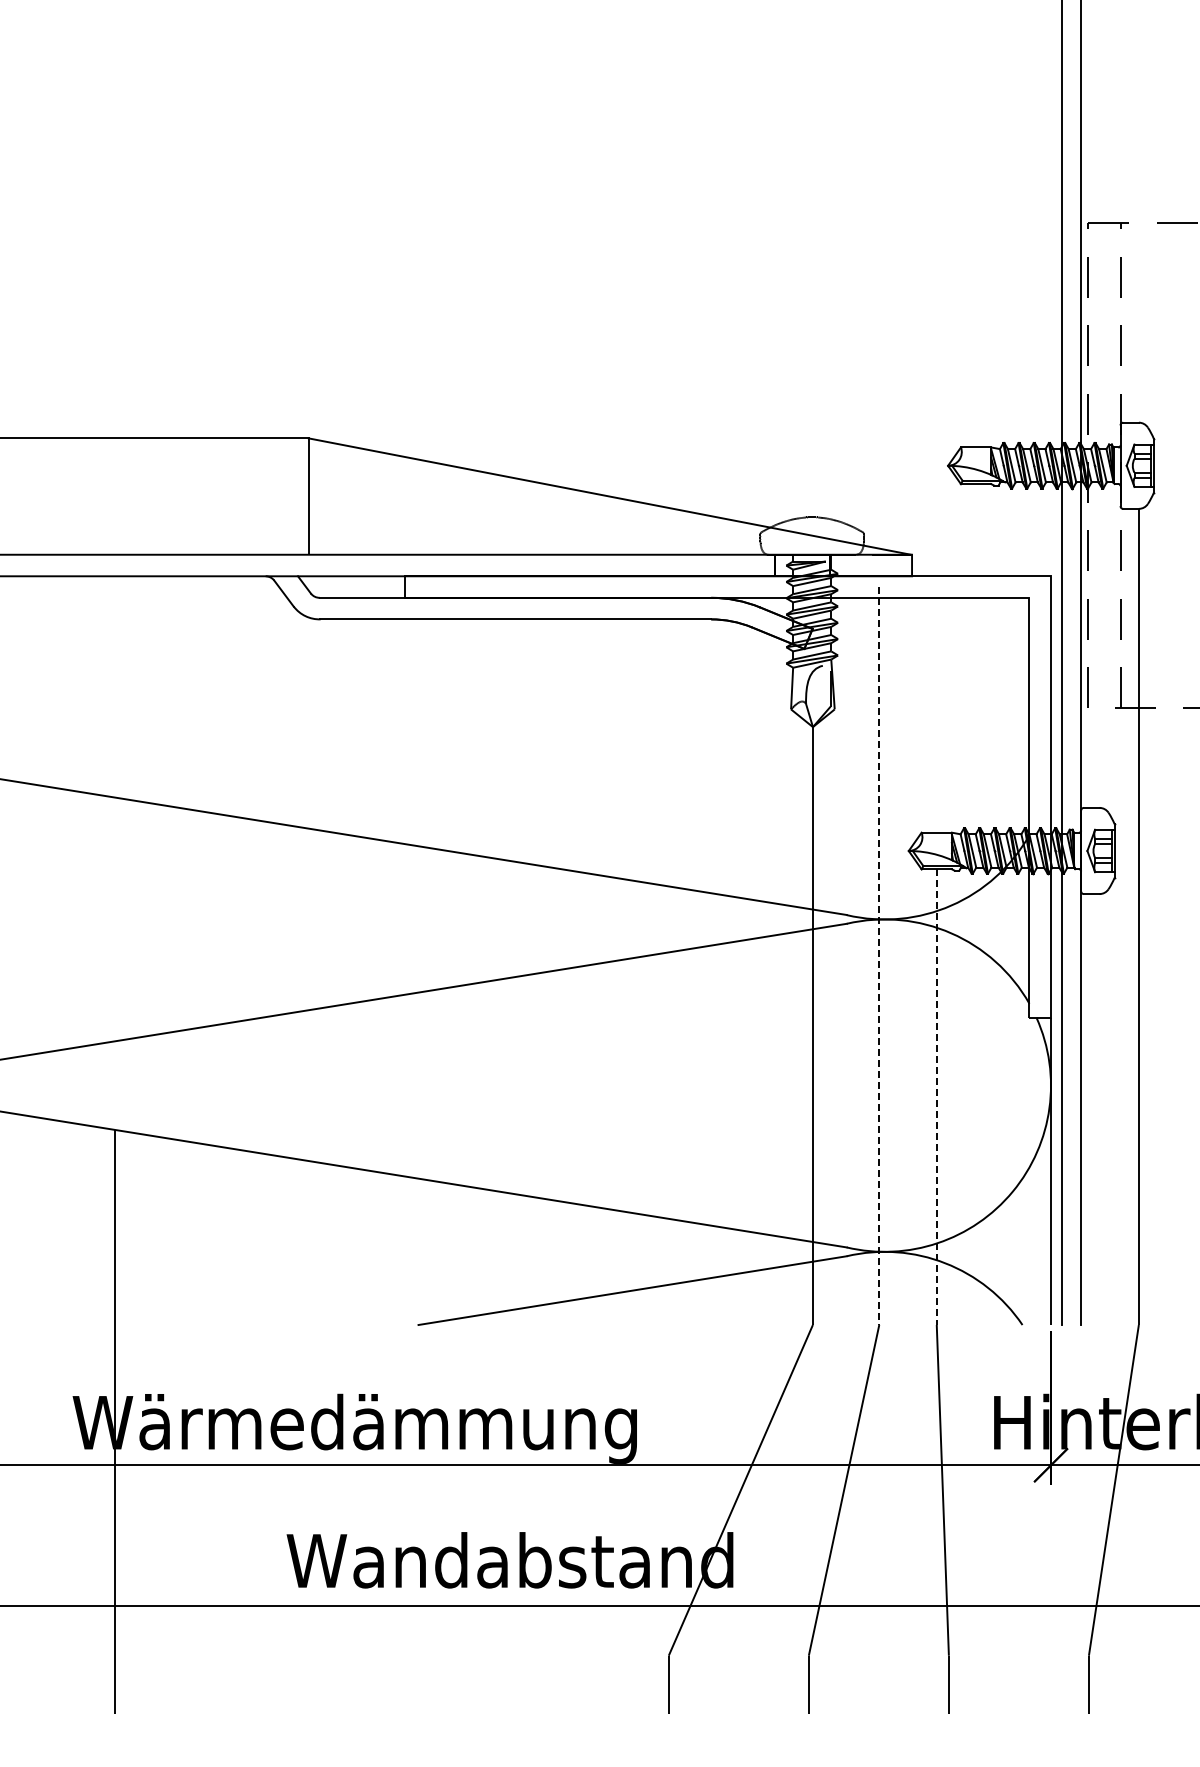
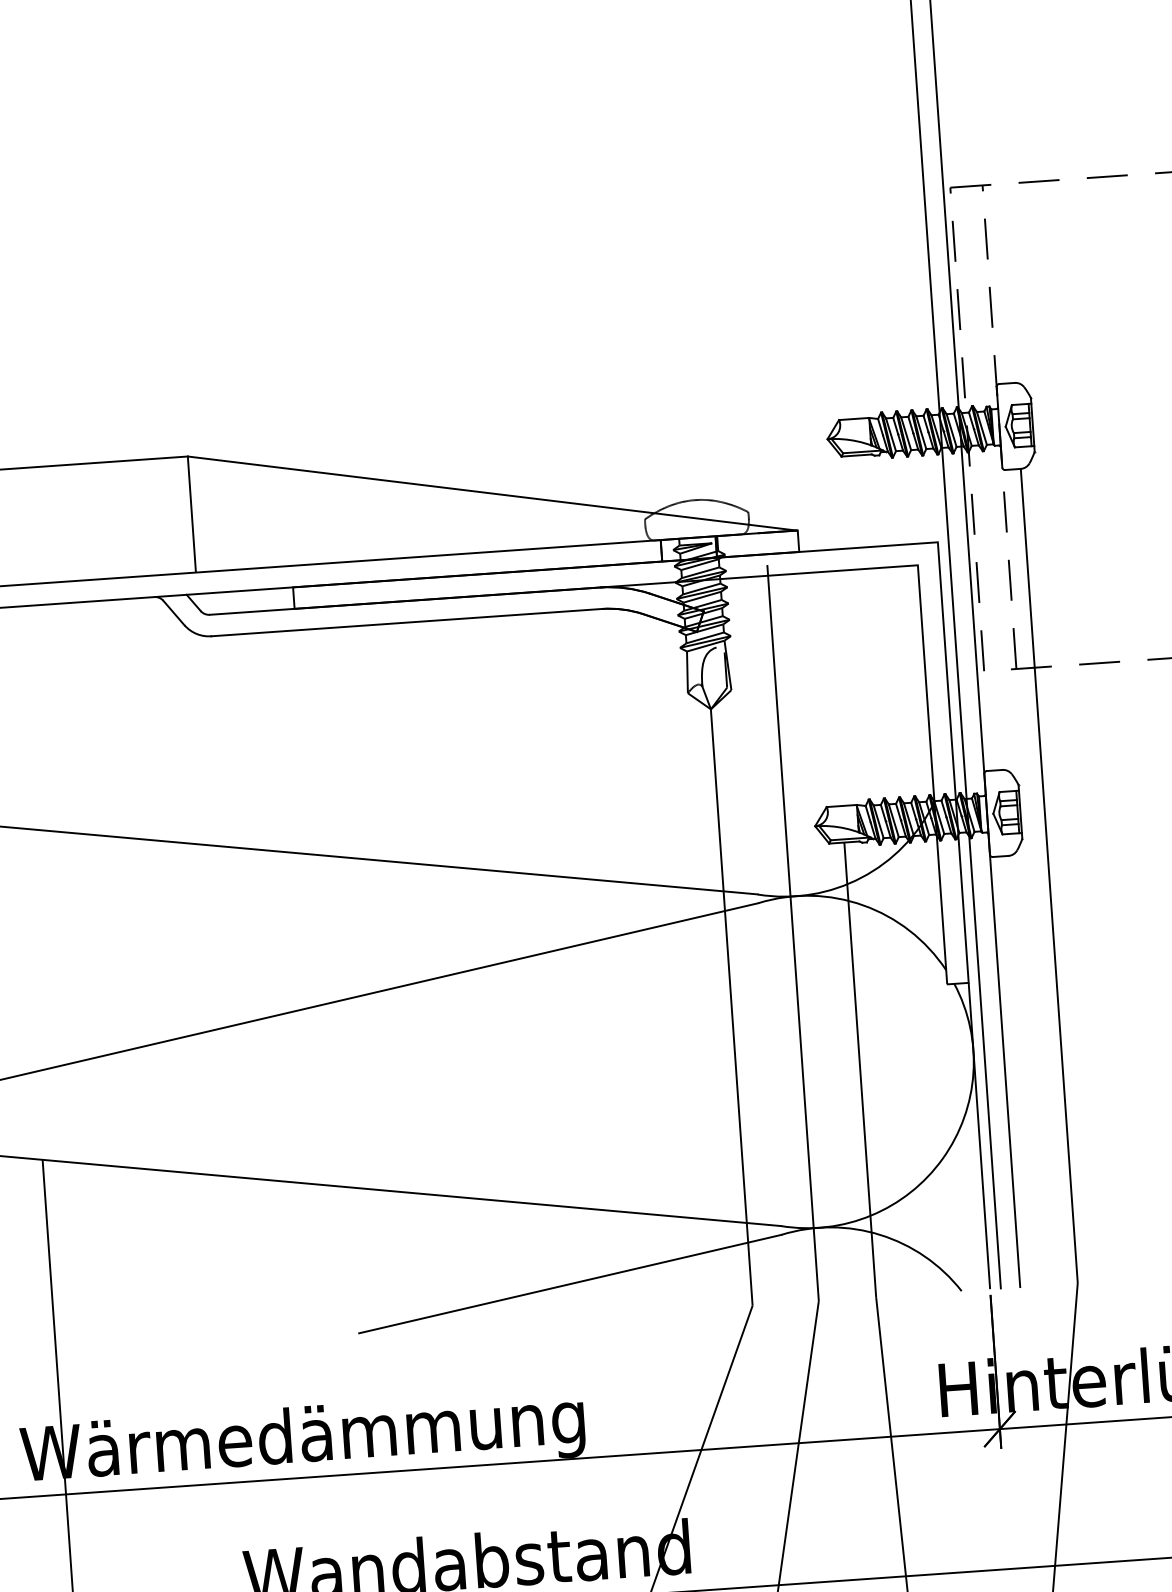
line: (879, 956) -> (793, 933), dashed -> solid
line: (936, 1097) -> (860, 1070), dashed -> solid

